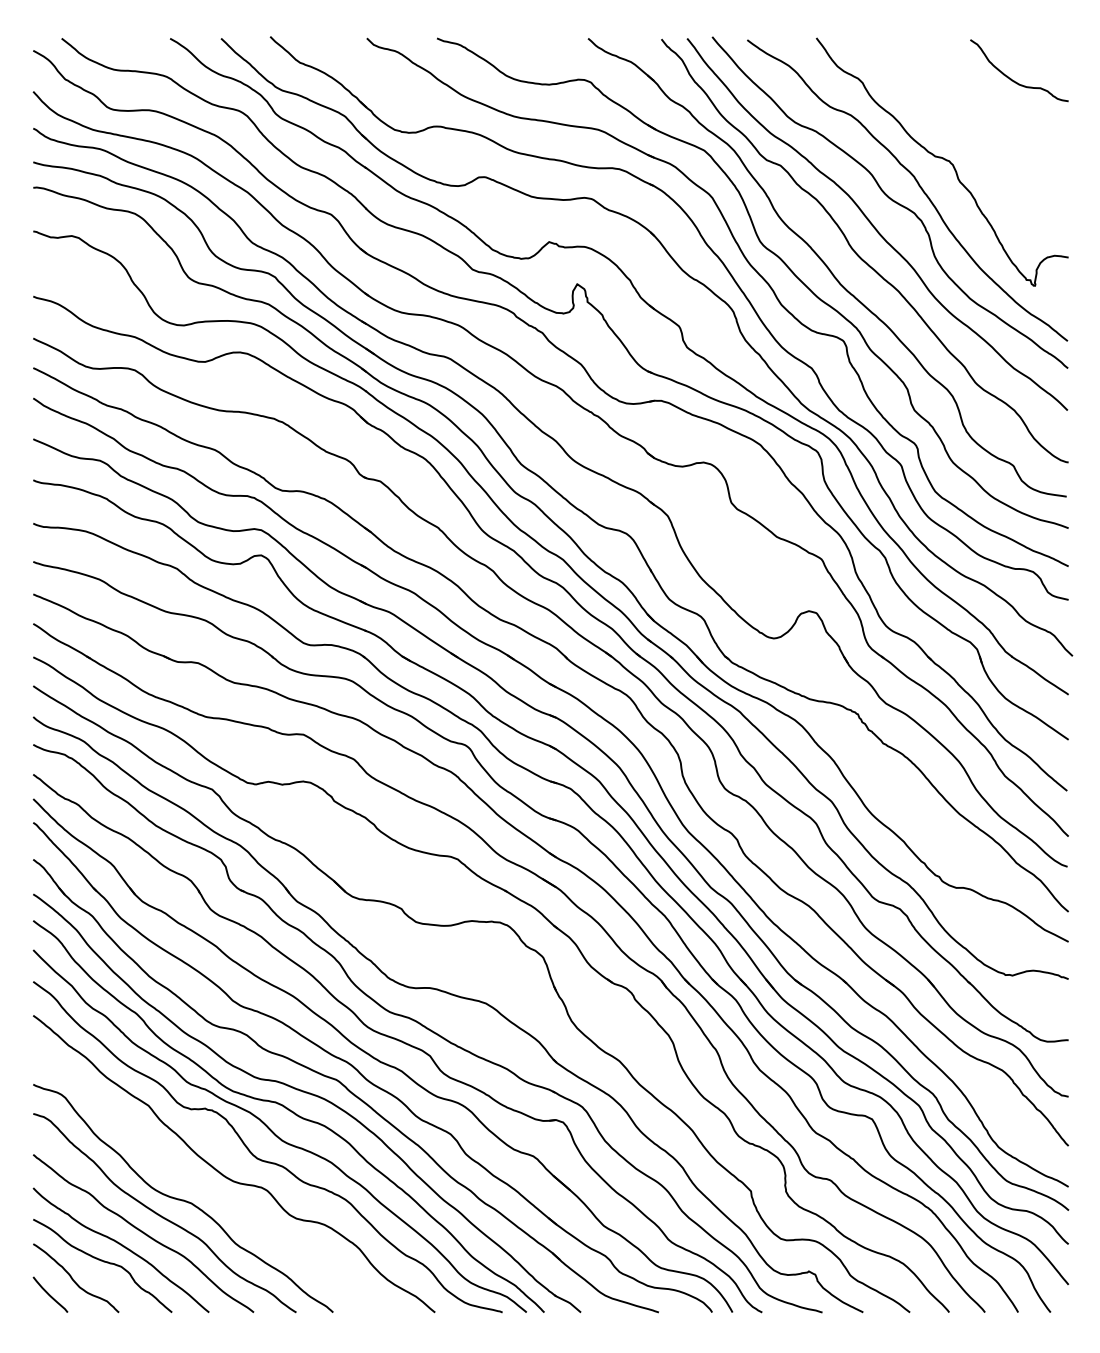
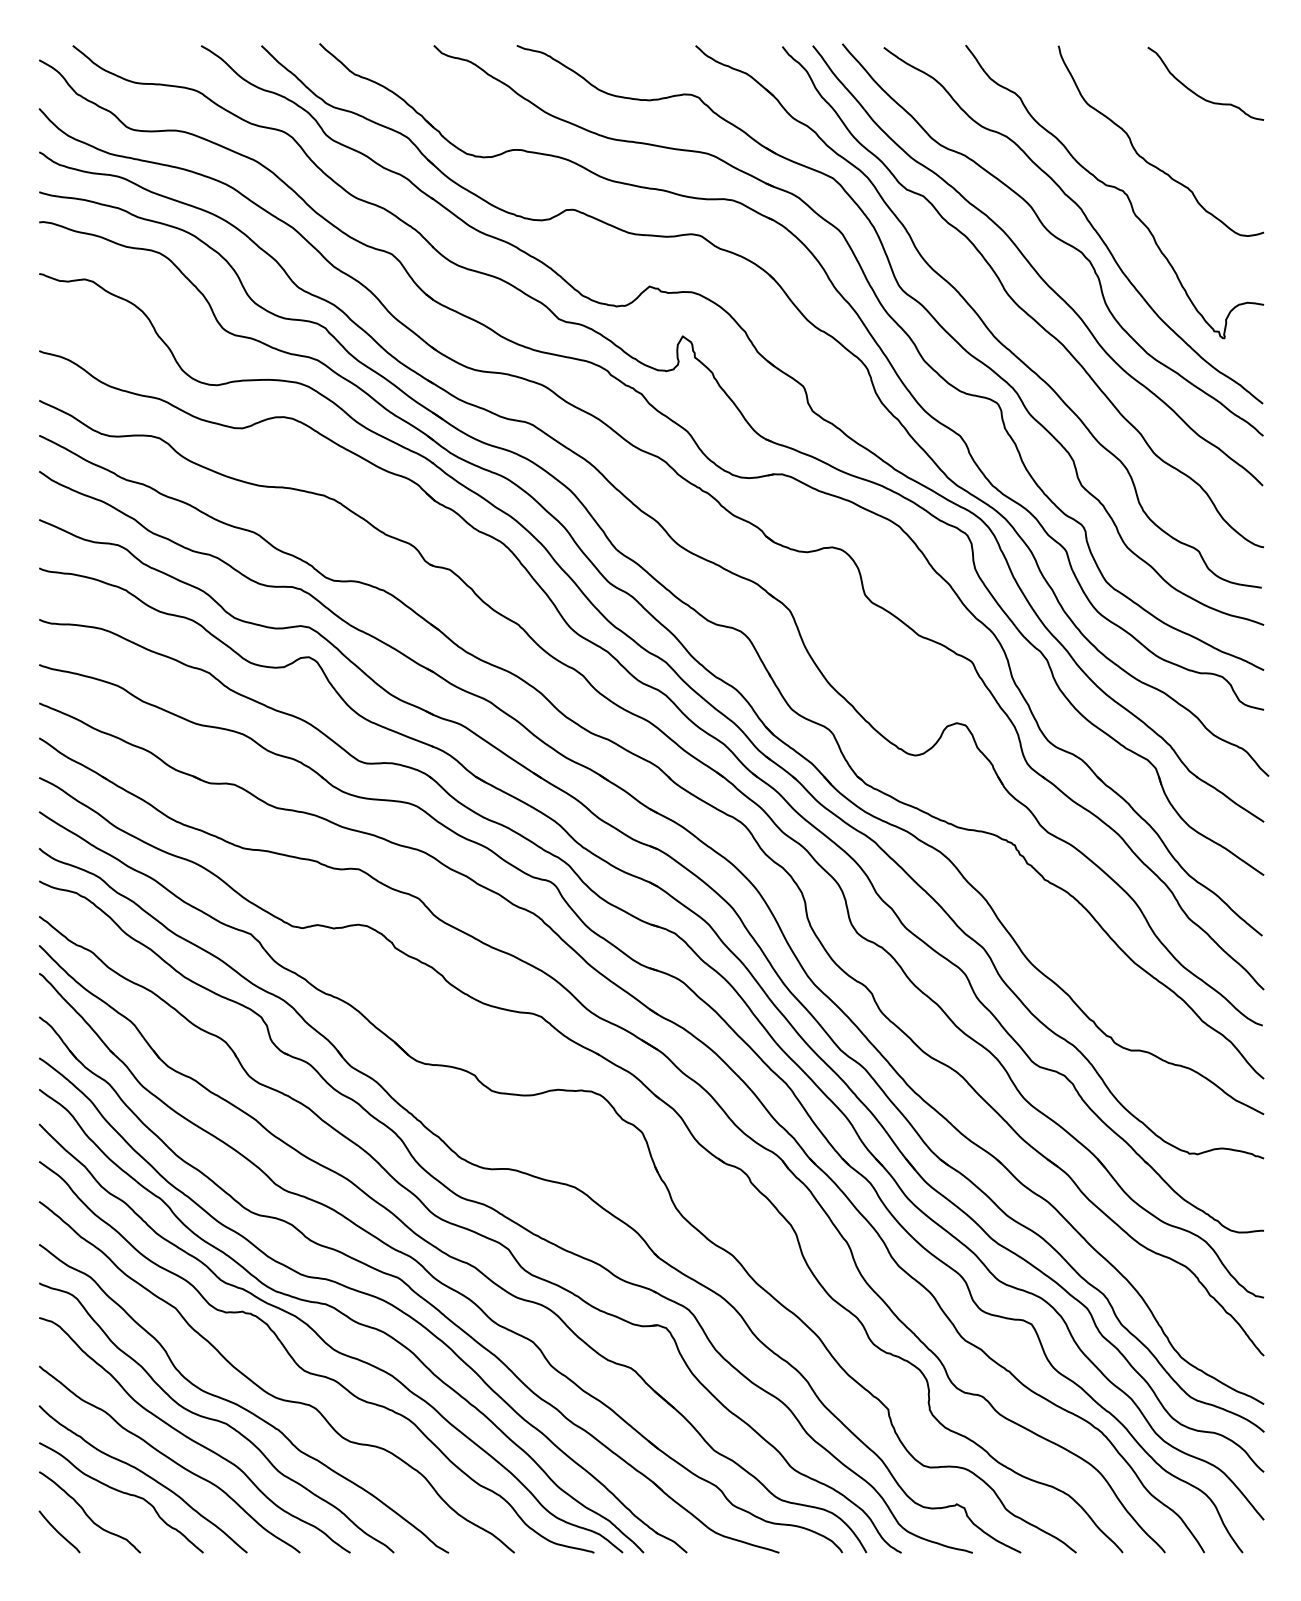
curve: (966, 132) -> (1143, 157), added
curve: (203, 1187) -> (240, 1405), added

